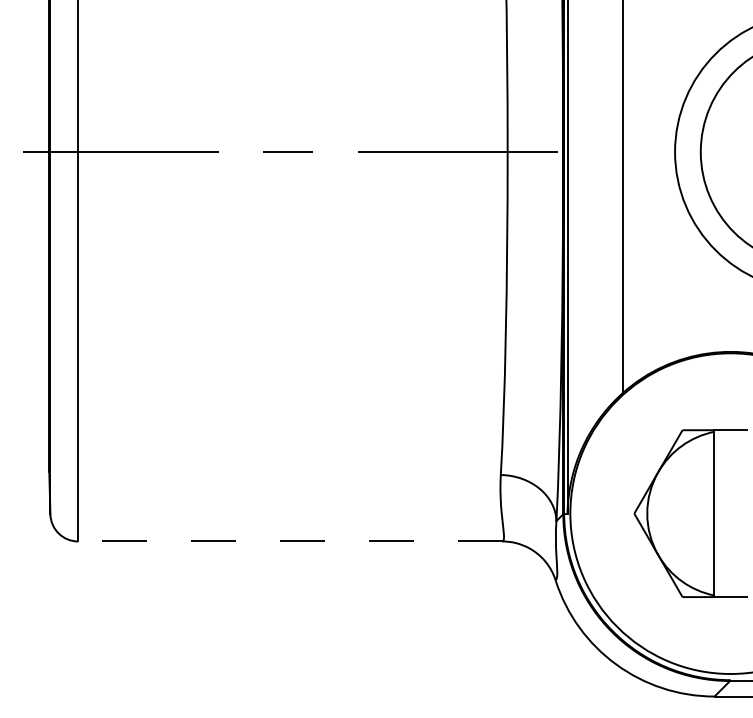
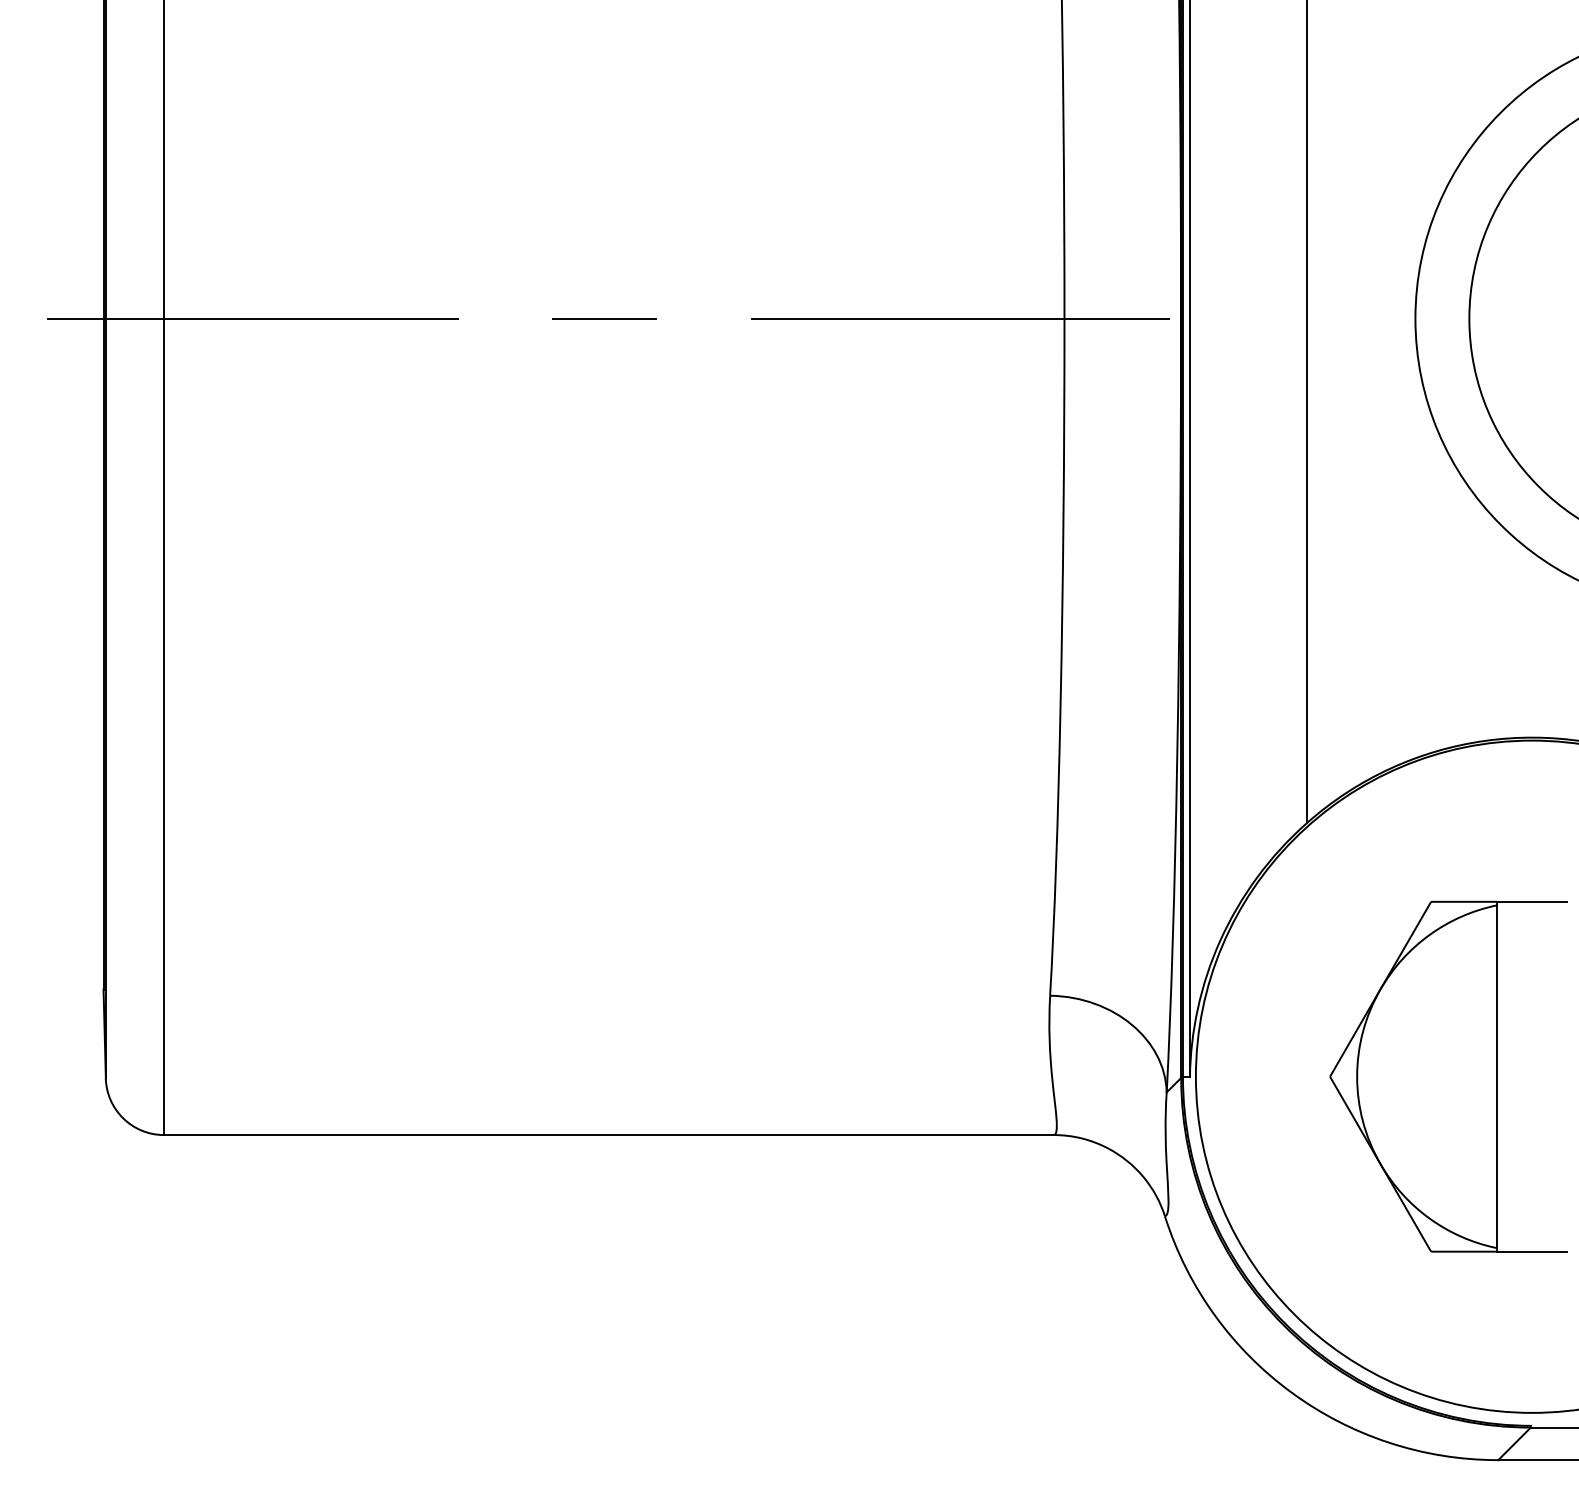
line: (289, 541) -> (607, 1135), dashed -> solid

